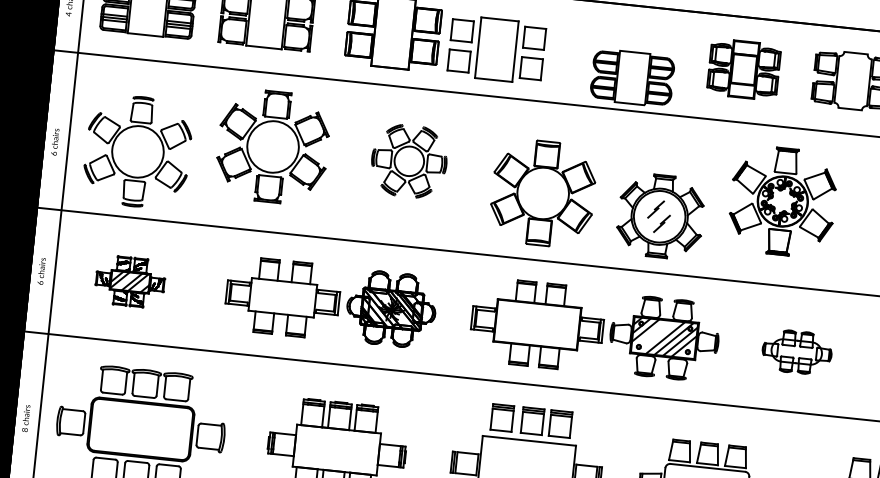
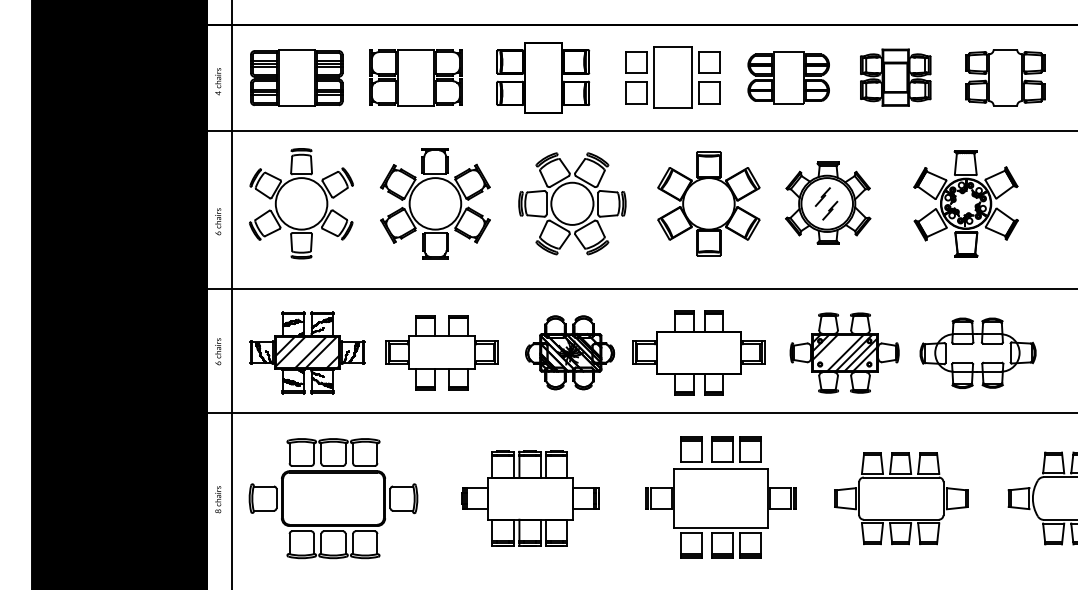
part: (496, 49) -> (672, 77), moved
part: (632, 77) -> (788, 77), moved
part: (137, 151) -> (301, 203), moved
part: (409, 160) -> (572, 203), size x1.43
part: (542, 193) -> (708, 203), moved
part: (782, 201) -> (965, 203), moved
part: (661, 215) -> (828, 202), moved
part: (130, 281) -> (307, 352), size x1.67
part: (282, 297) -> (441, 352), moved
part: (537, 324) -> (698, 352), moved
part: (796, 351) -> (977, 352), size x1.67

